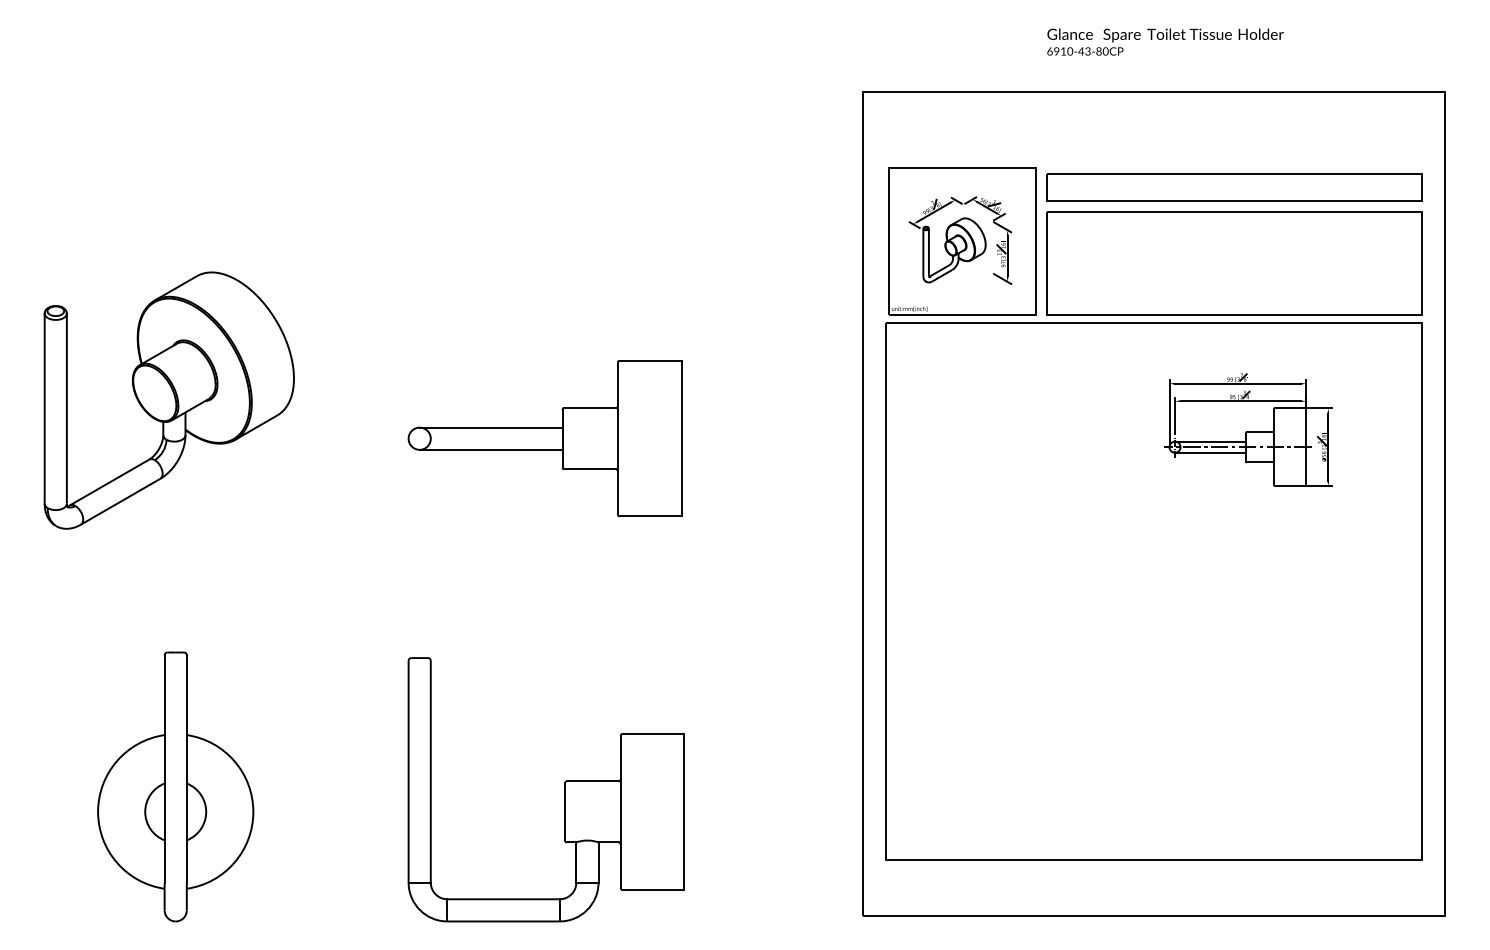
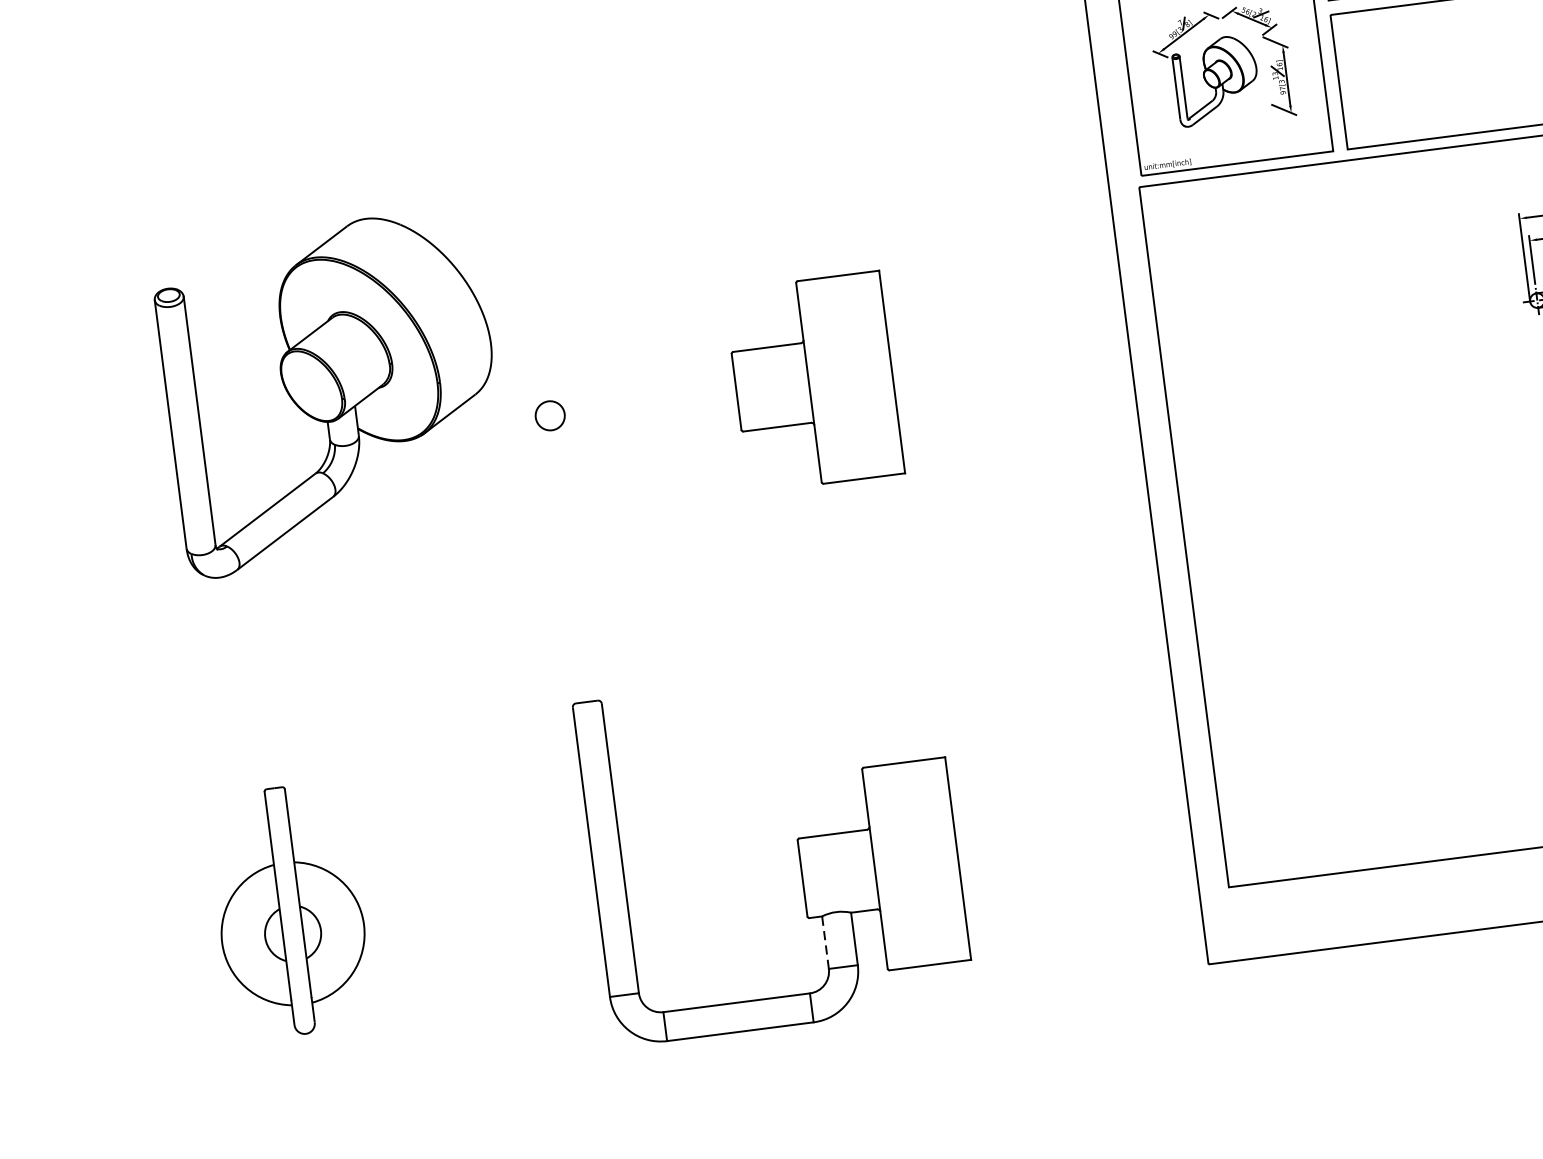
part: (168, 400) -> (330, 393), moved
line: (490, 427) -> (640, 389), removed
line: (490, 449) -> (644, 418), removed
part: (175, 786) -> (289, 910), size x0.7
line: (576, 862) -> (825, 942), solid -> dashed

